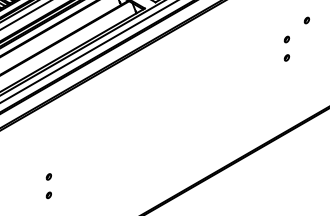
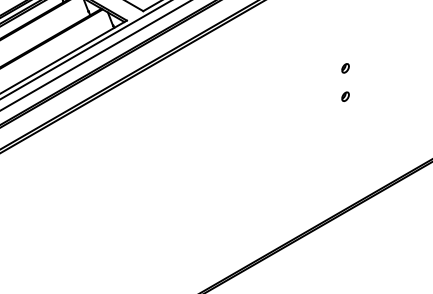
part: (306, 20) -> (375, 39), removed

